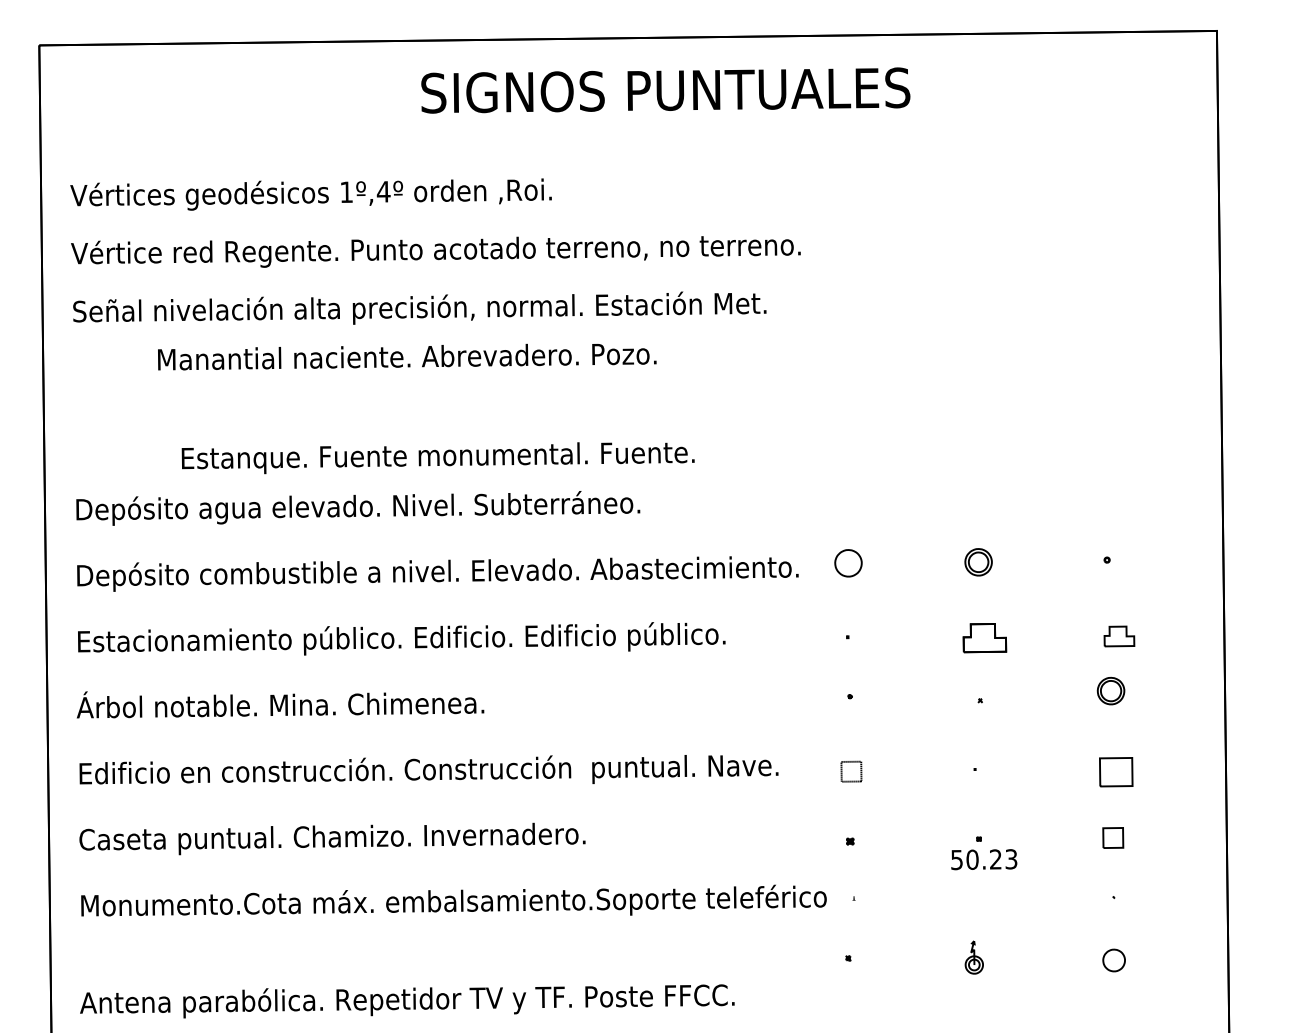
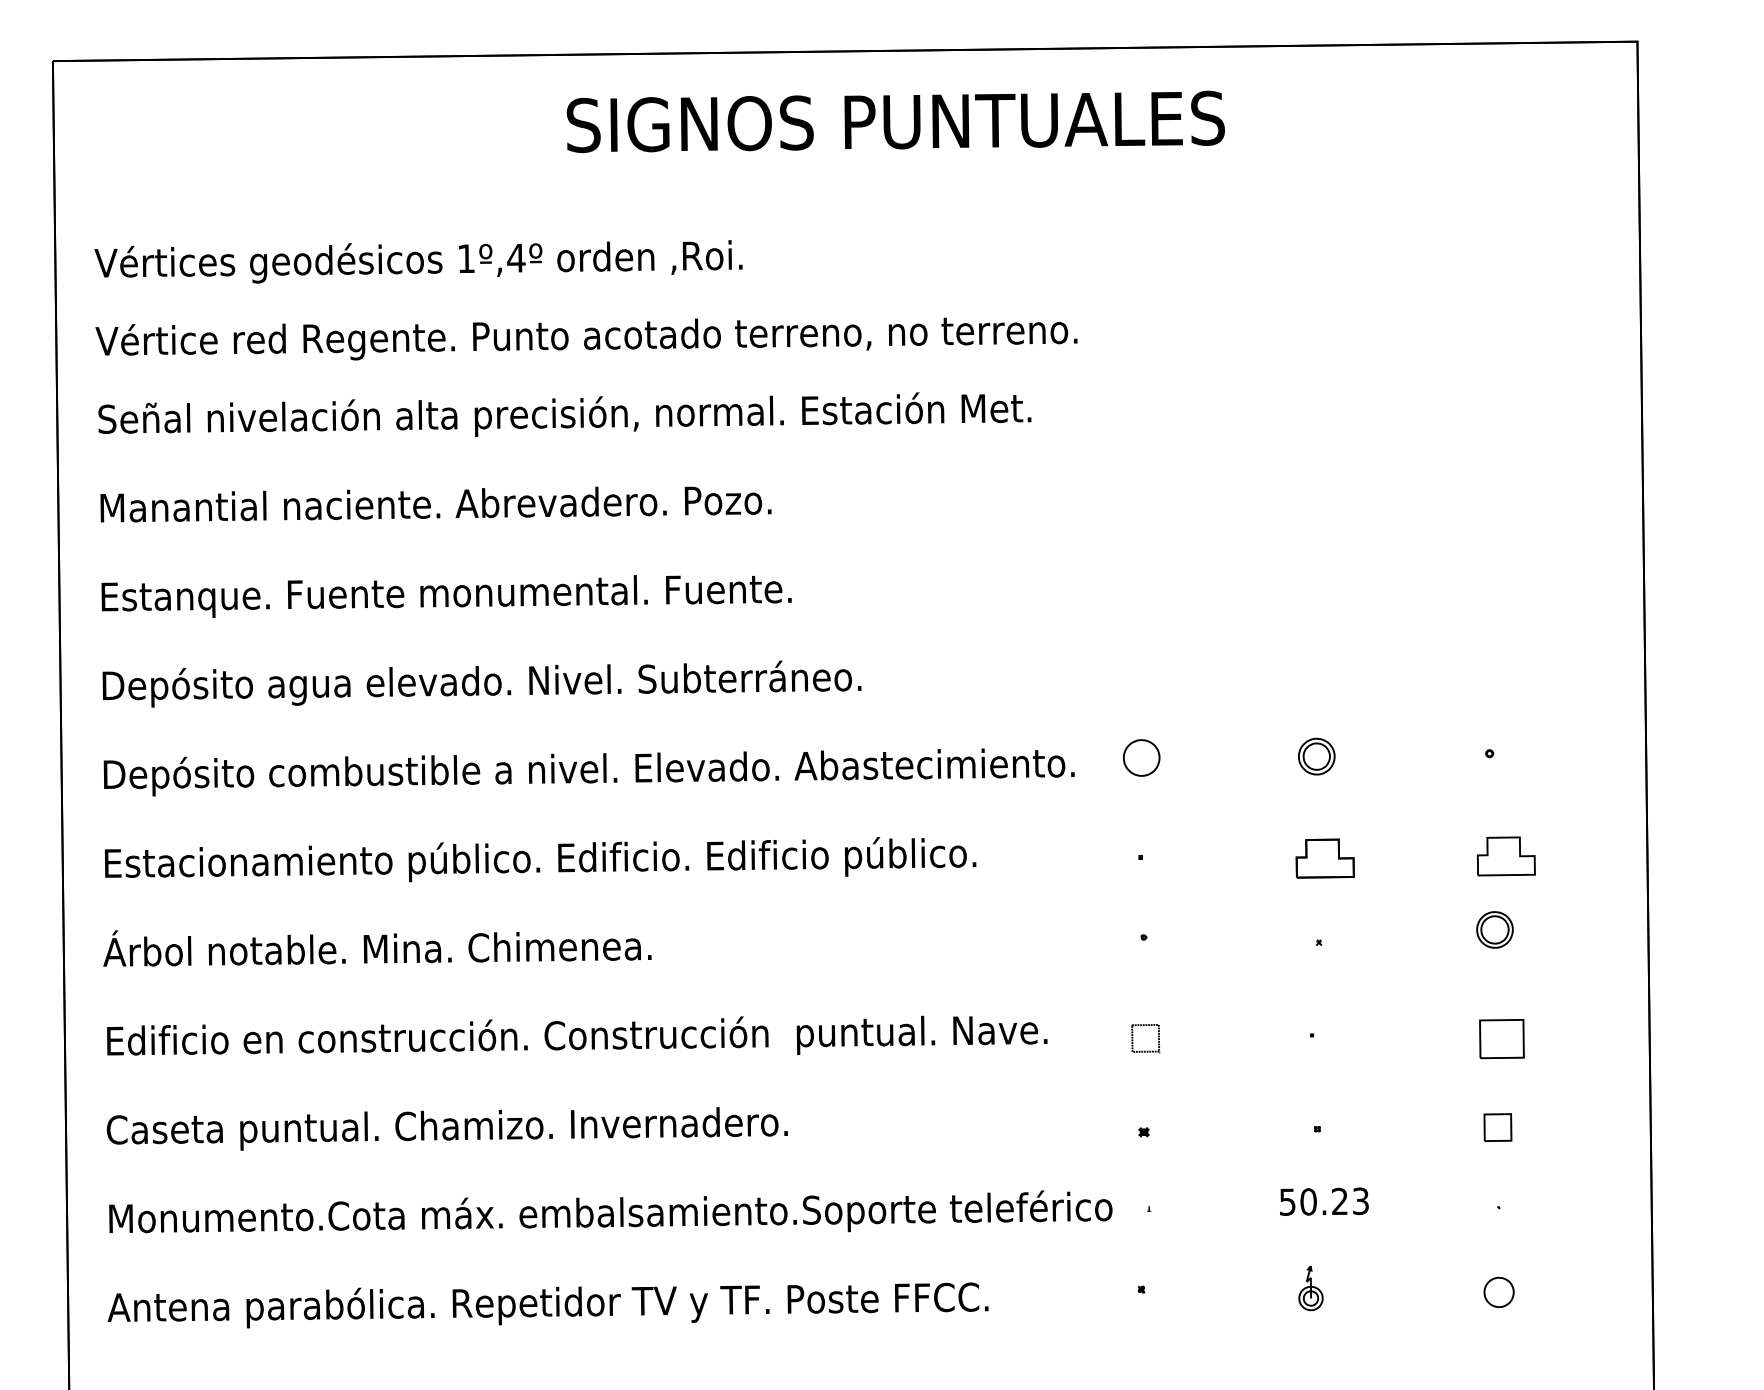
text: (406, 357) -> (435, 504), moved
text: (438, 458) -> (446, 596), moved
part: (1118, 636) -> (1505, 856), size x1.43
text: (984, 859) -> (1324, 1201), moved
text: (406, 1001) -> (547, 1305), moved

